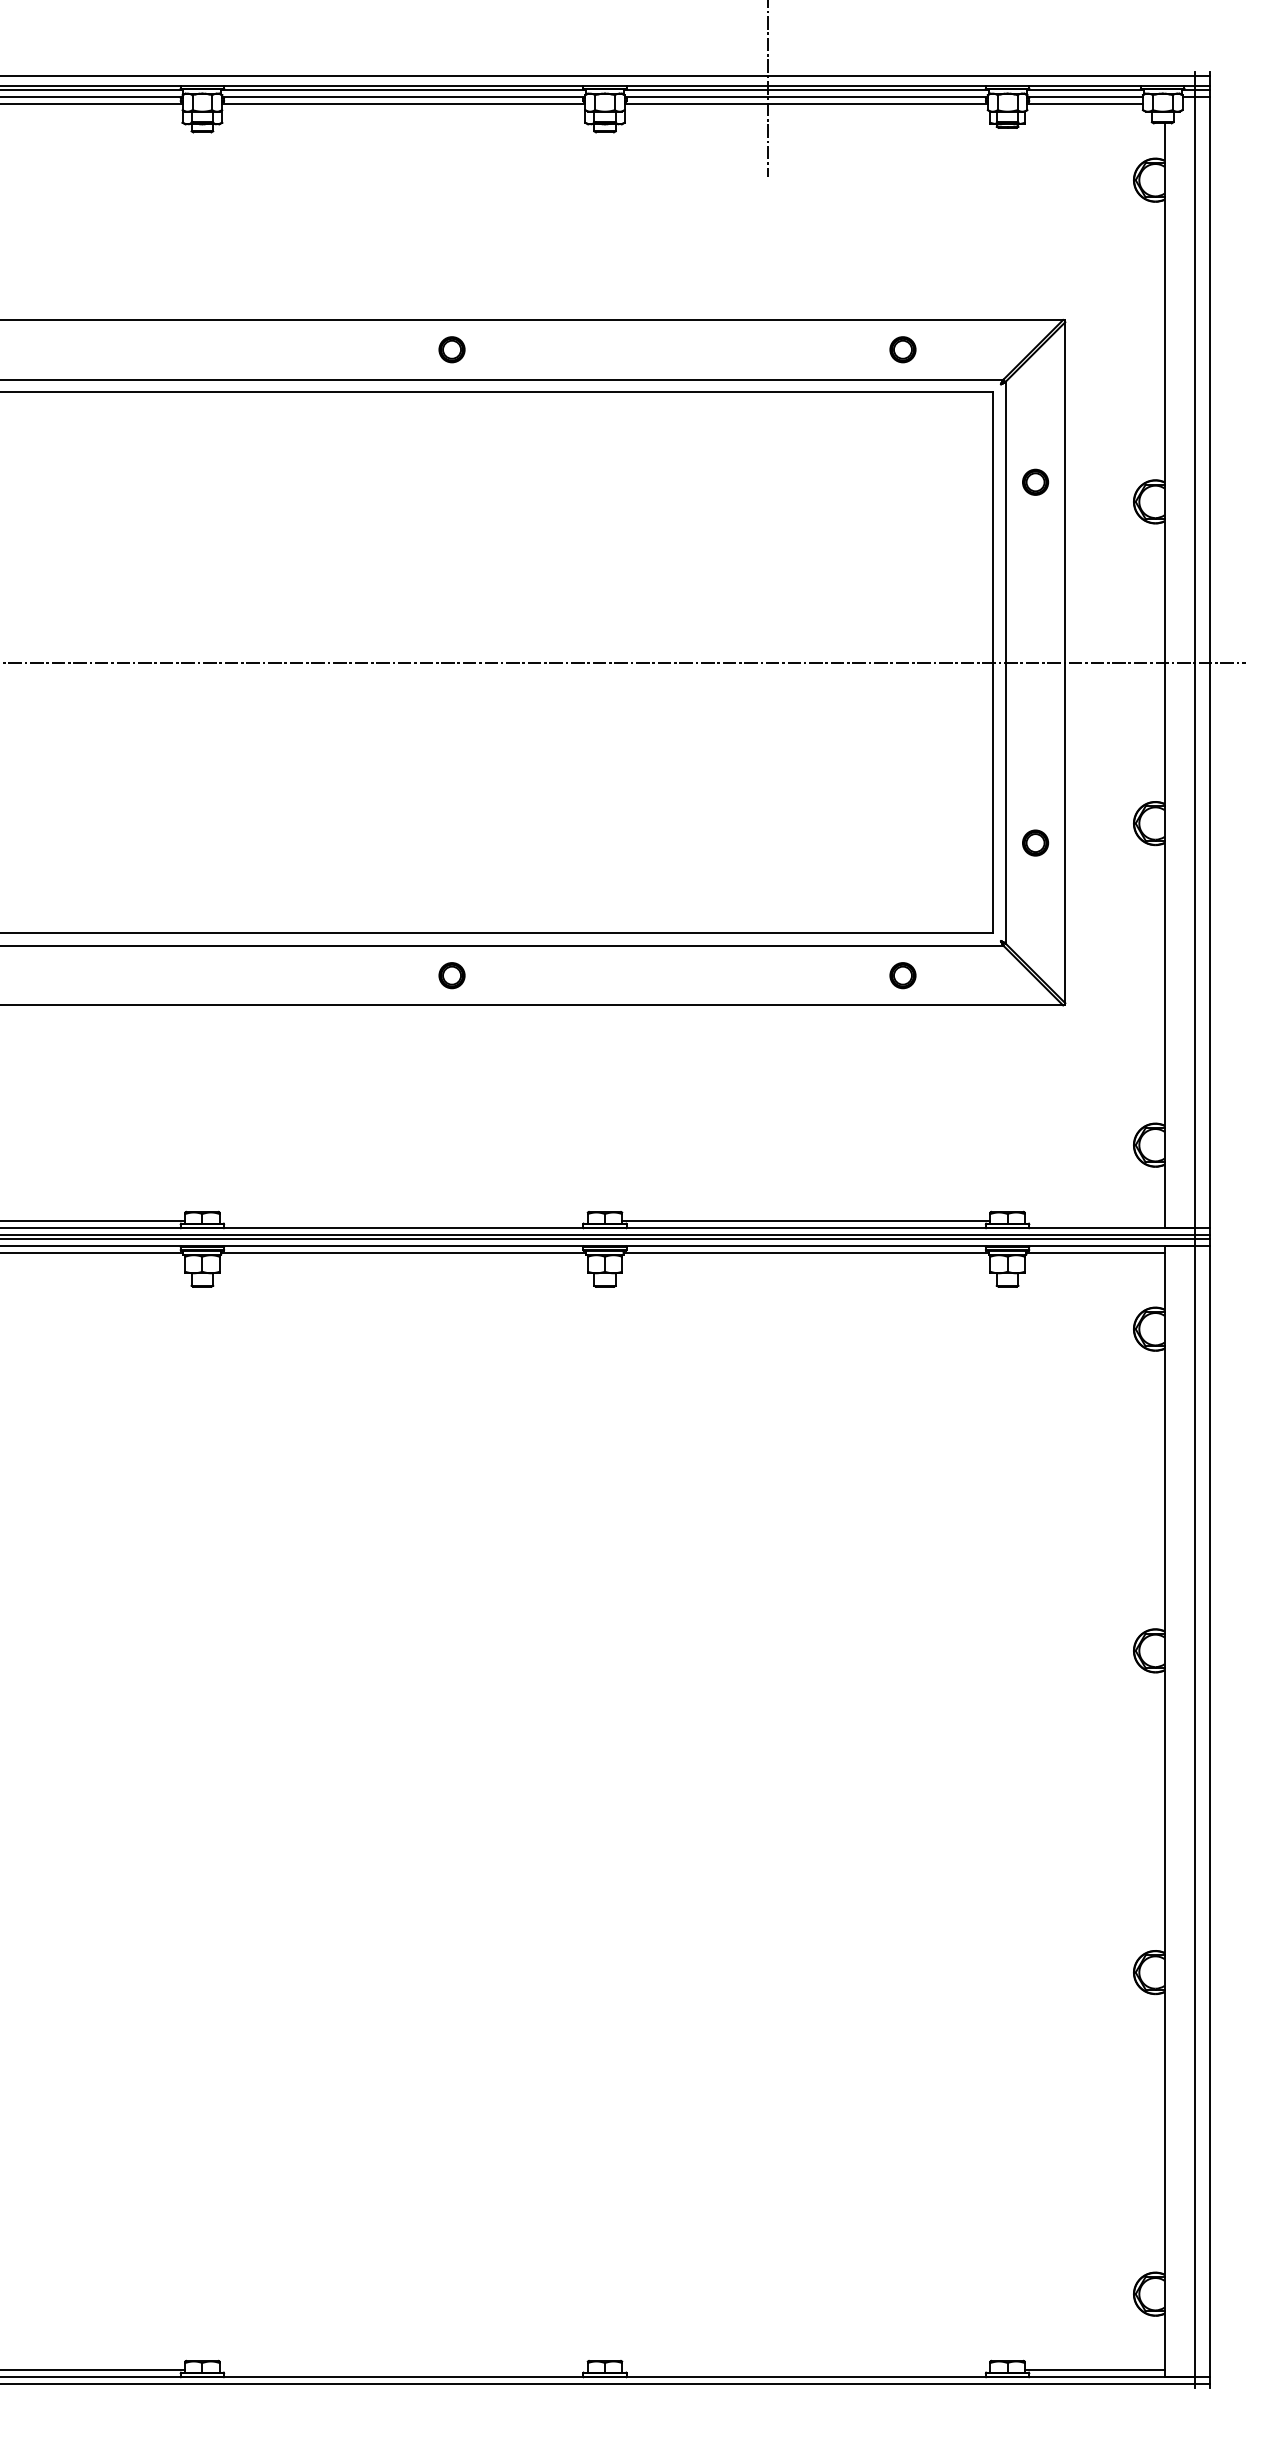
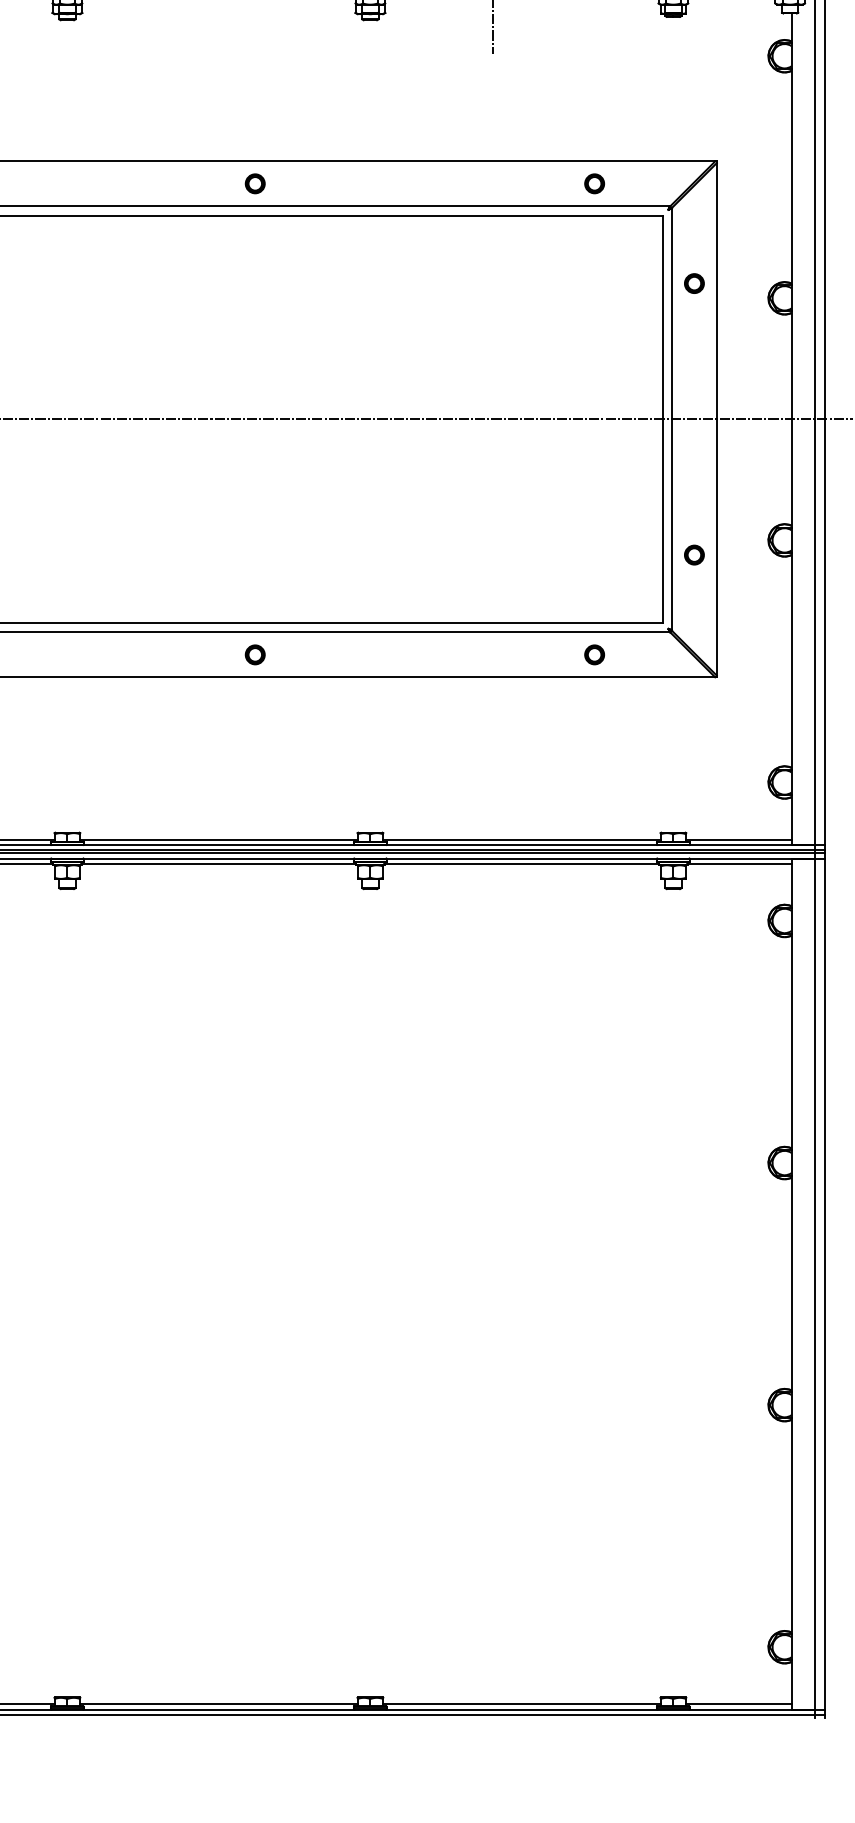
line: (403, 1220) -> (218, 839), added
line: (1094, 1220) -> (738, 839), added
line: (403, 2369) -> (218, 1703), added
line: (806, 2369) -> (522, 1703), added

